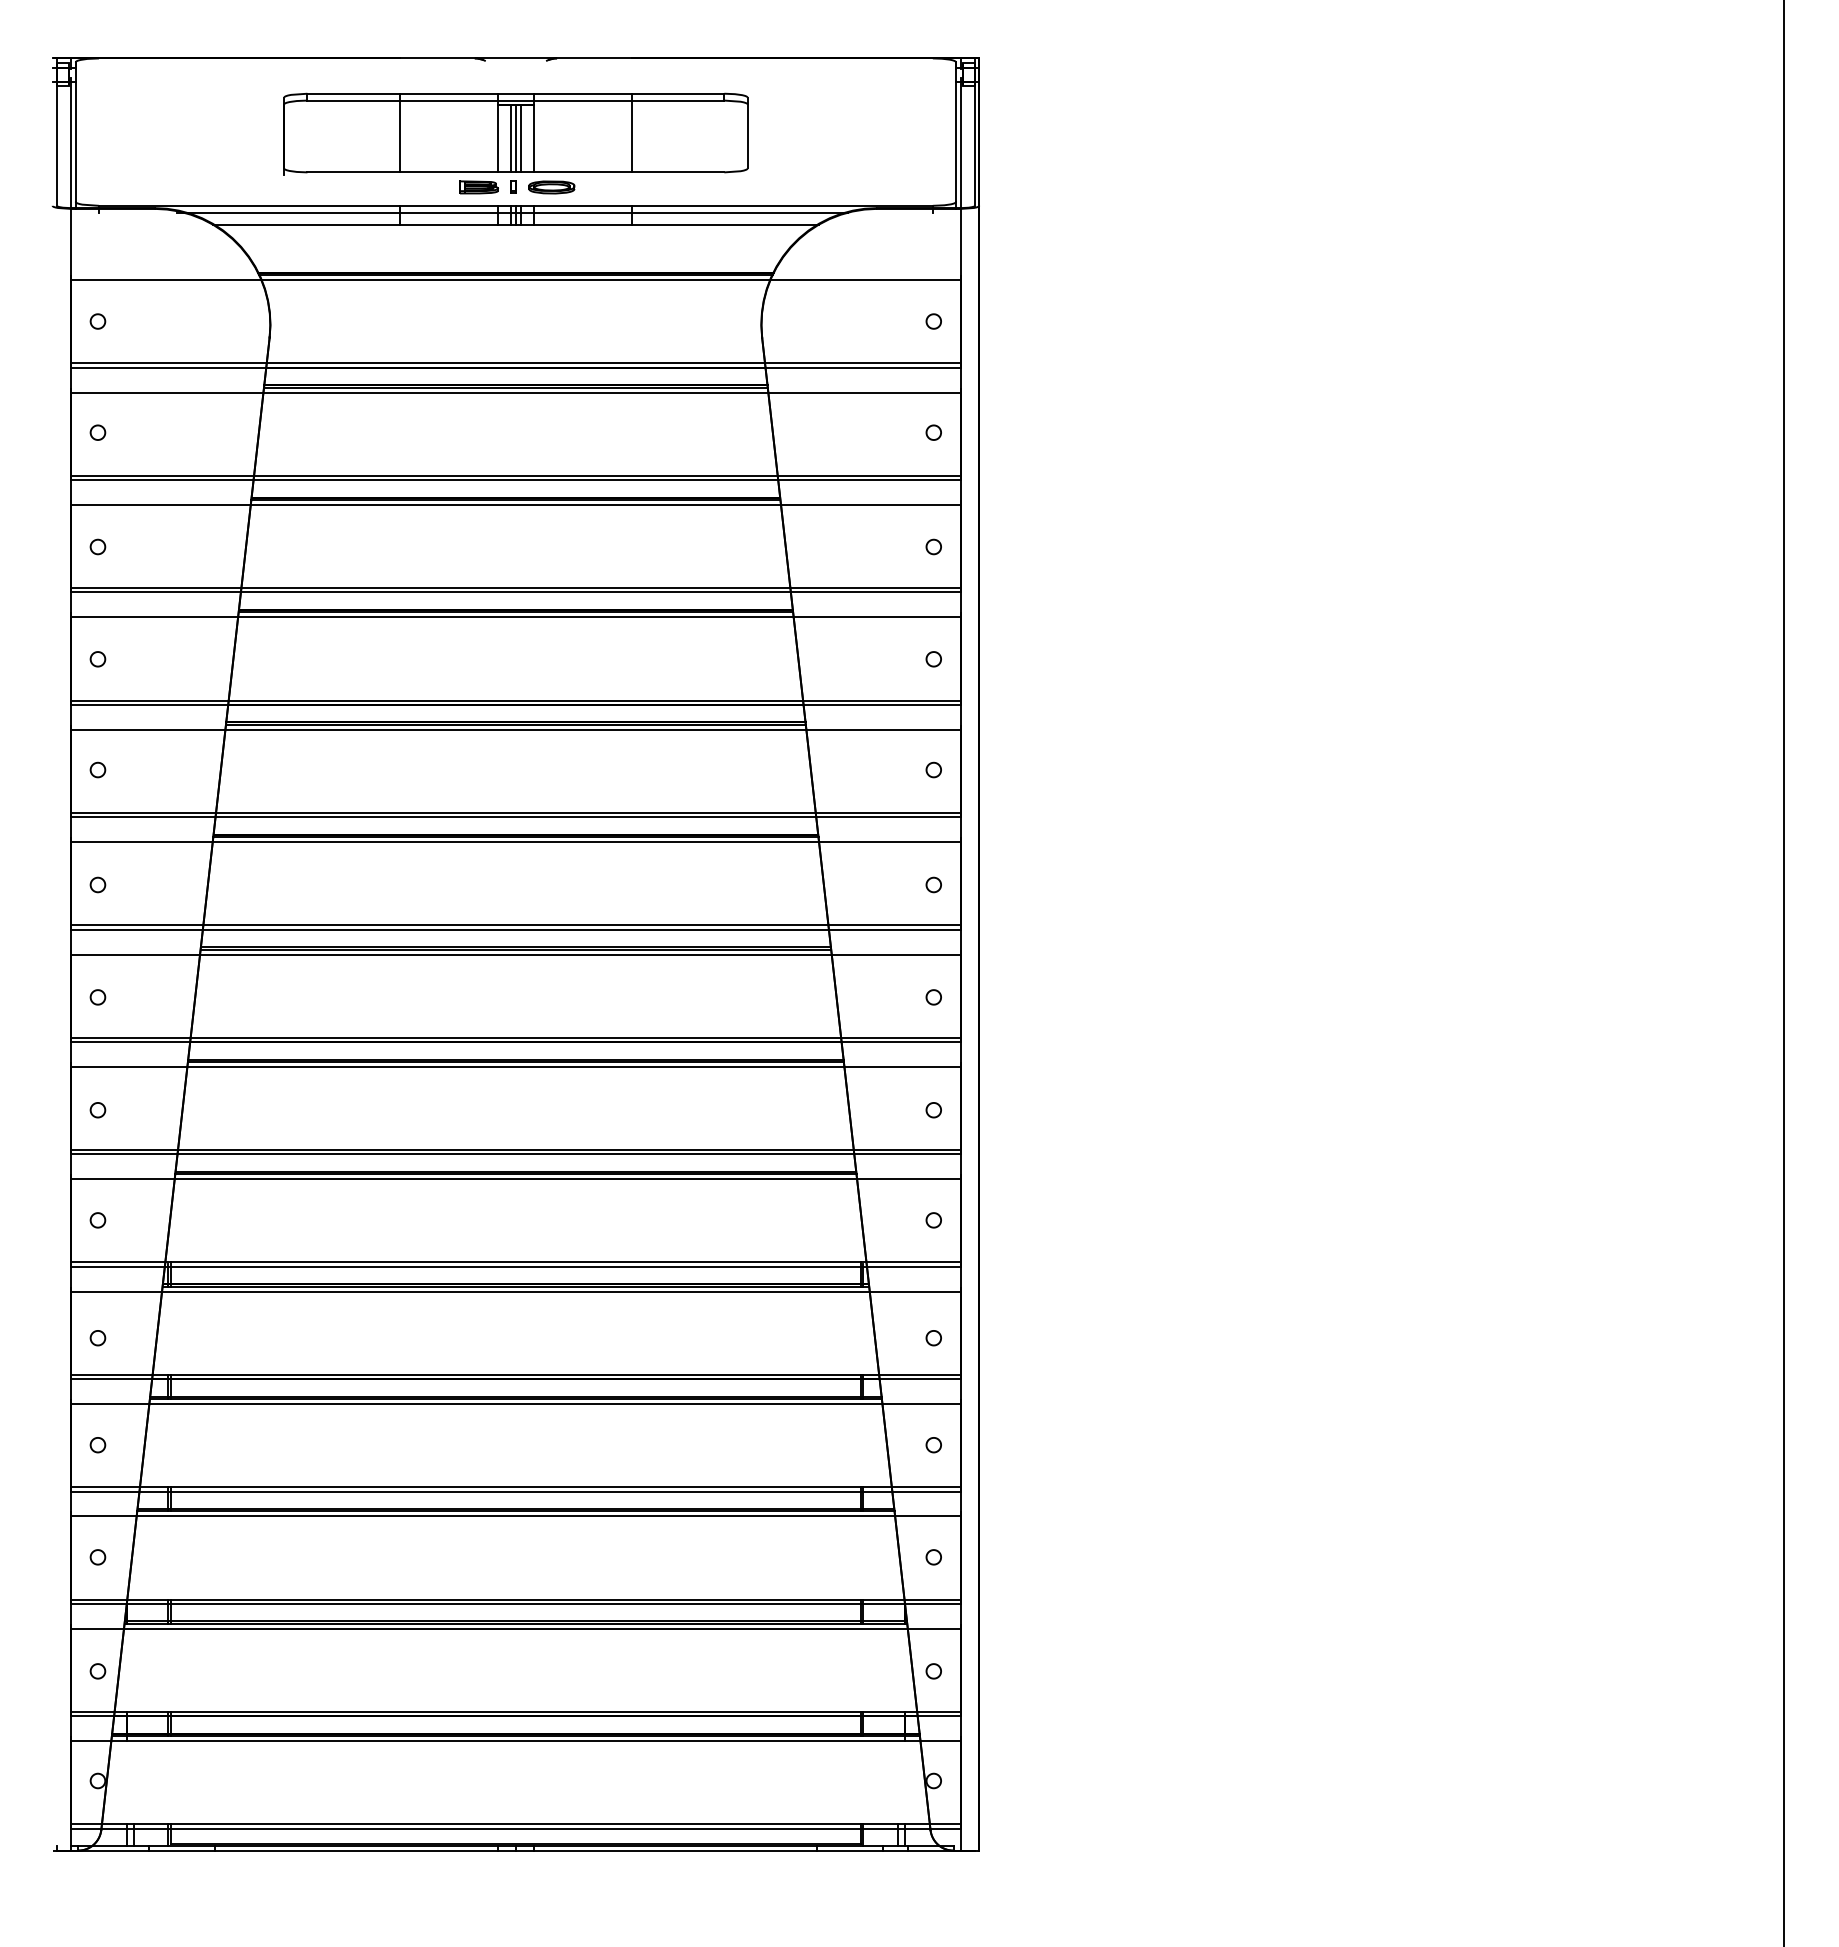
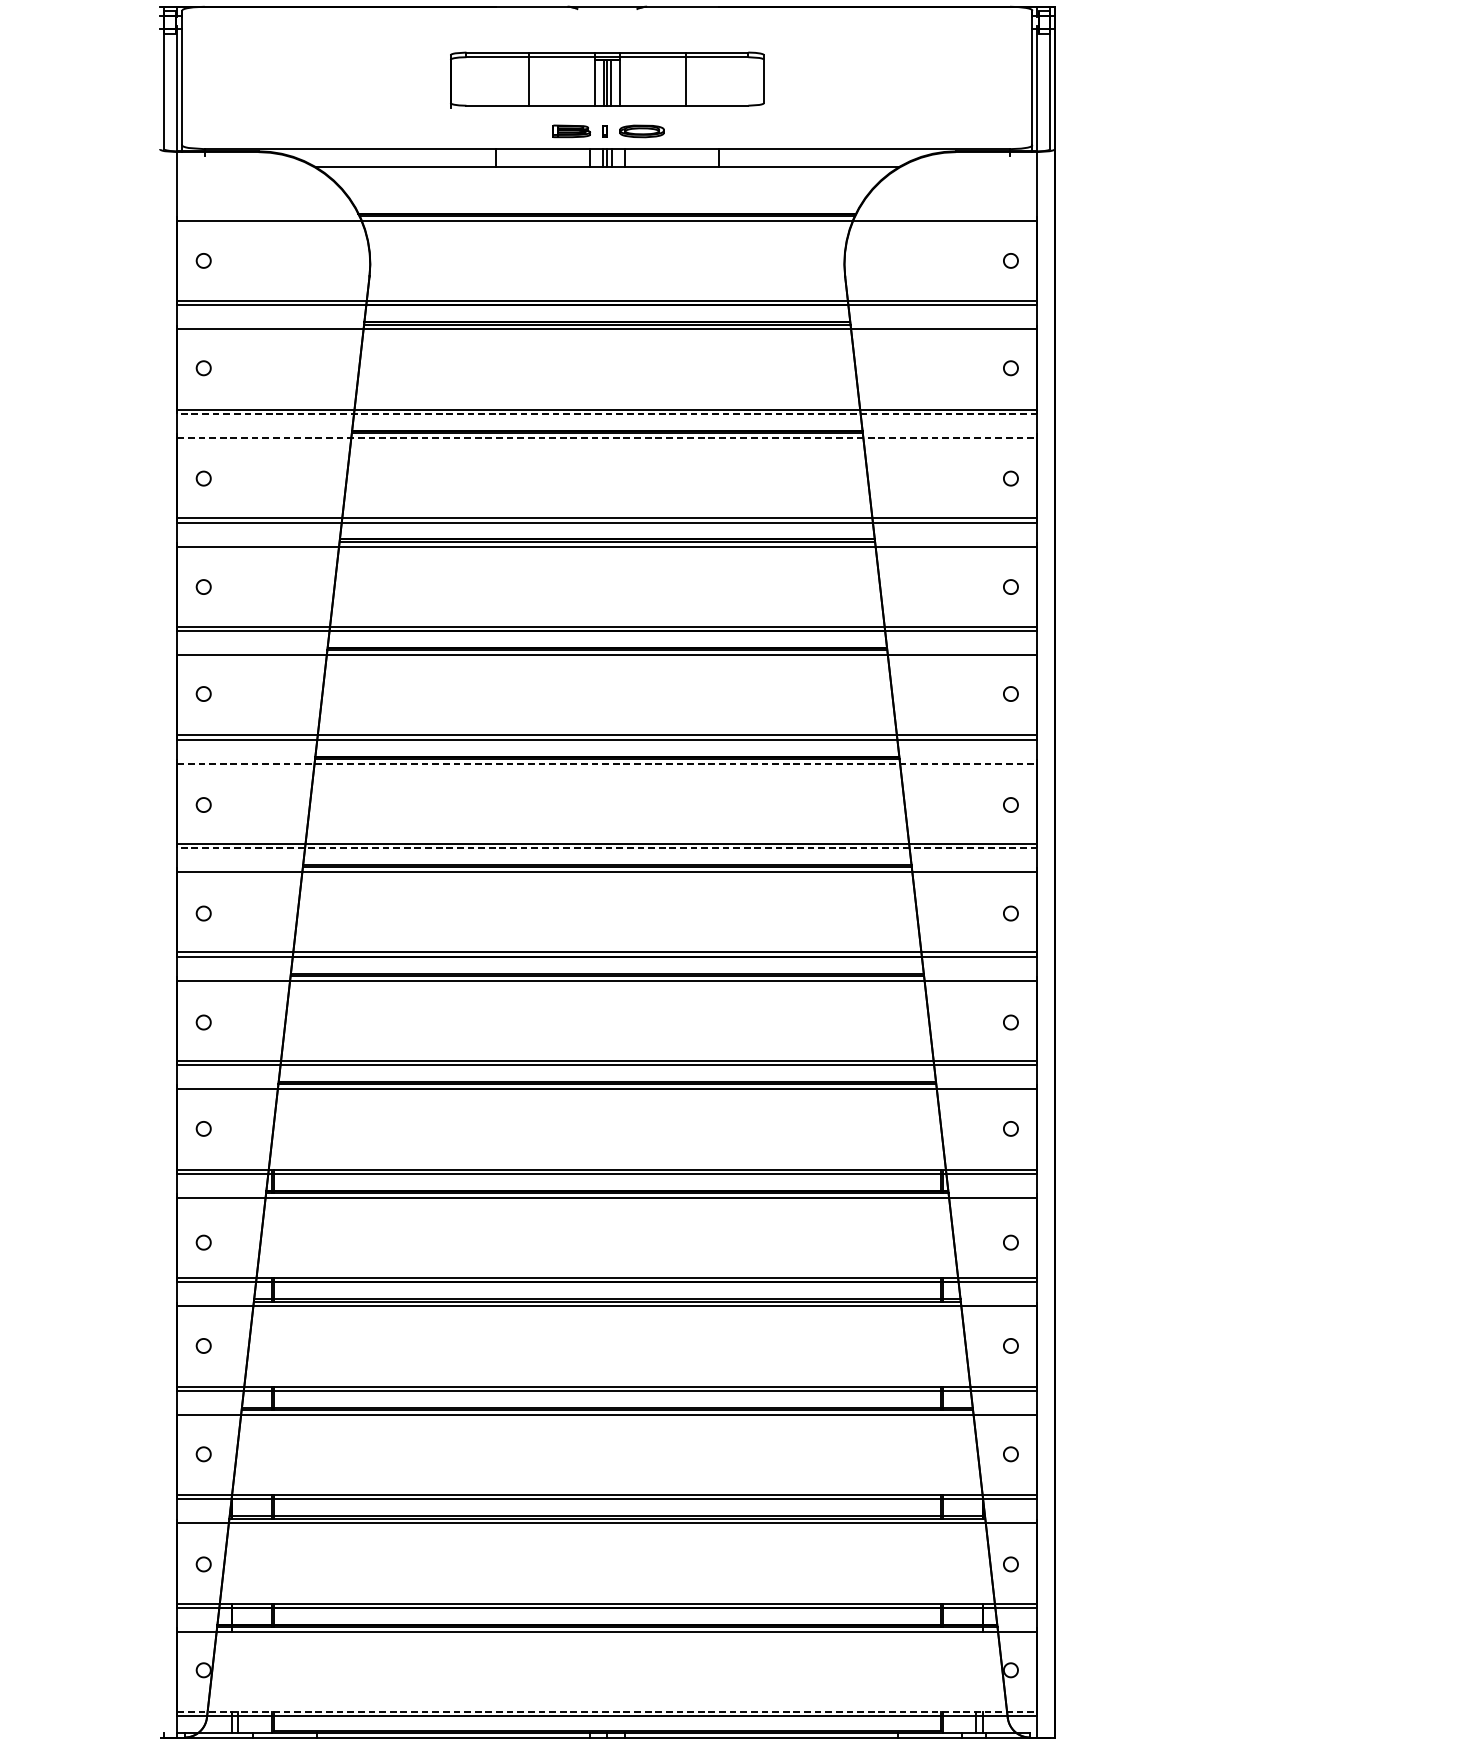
part: (515, 133) -> (606, 79), size x0.7
line: (511, 212) -> (603, 155), removed
line: (515, 480) -> (606, 414), solid -> dashed
line: (516, 504) -> (607, 437), solid -> dashed
line: (516, 842) -> (607, 763), solid -> dashed
line: (515, 929) -> (606, 848), solid -> dashed
line: (516, 1824) -> (607, 1712), solid -> dashed

